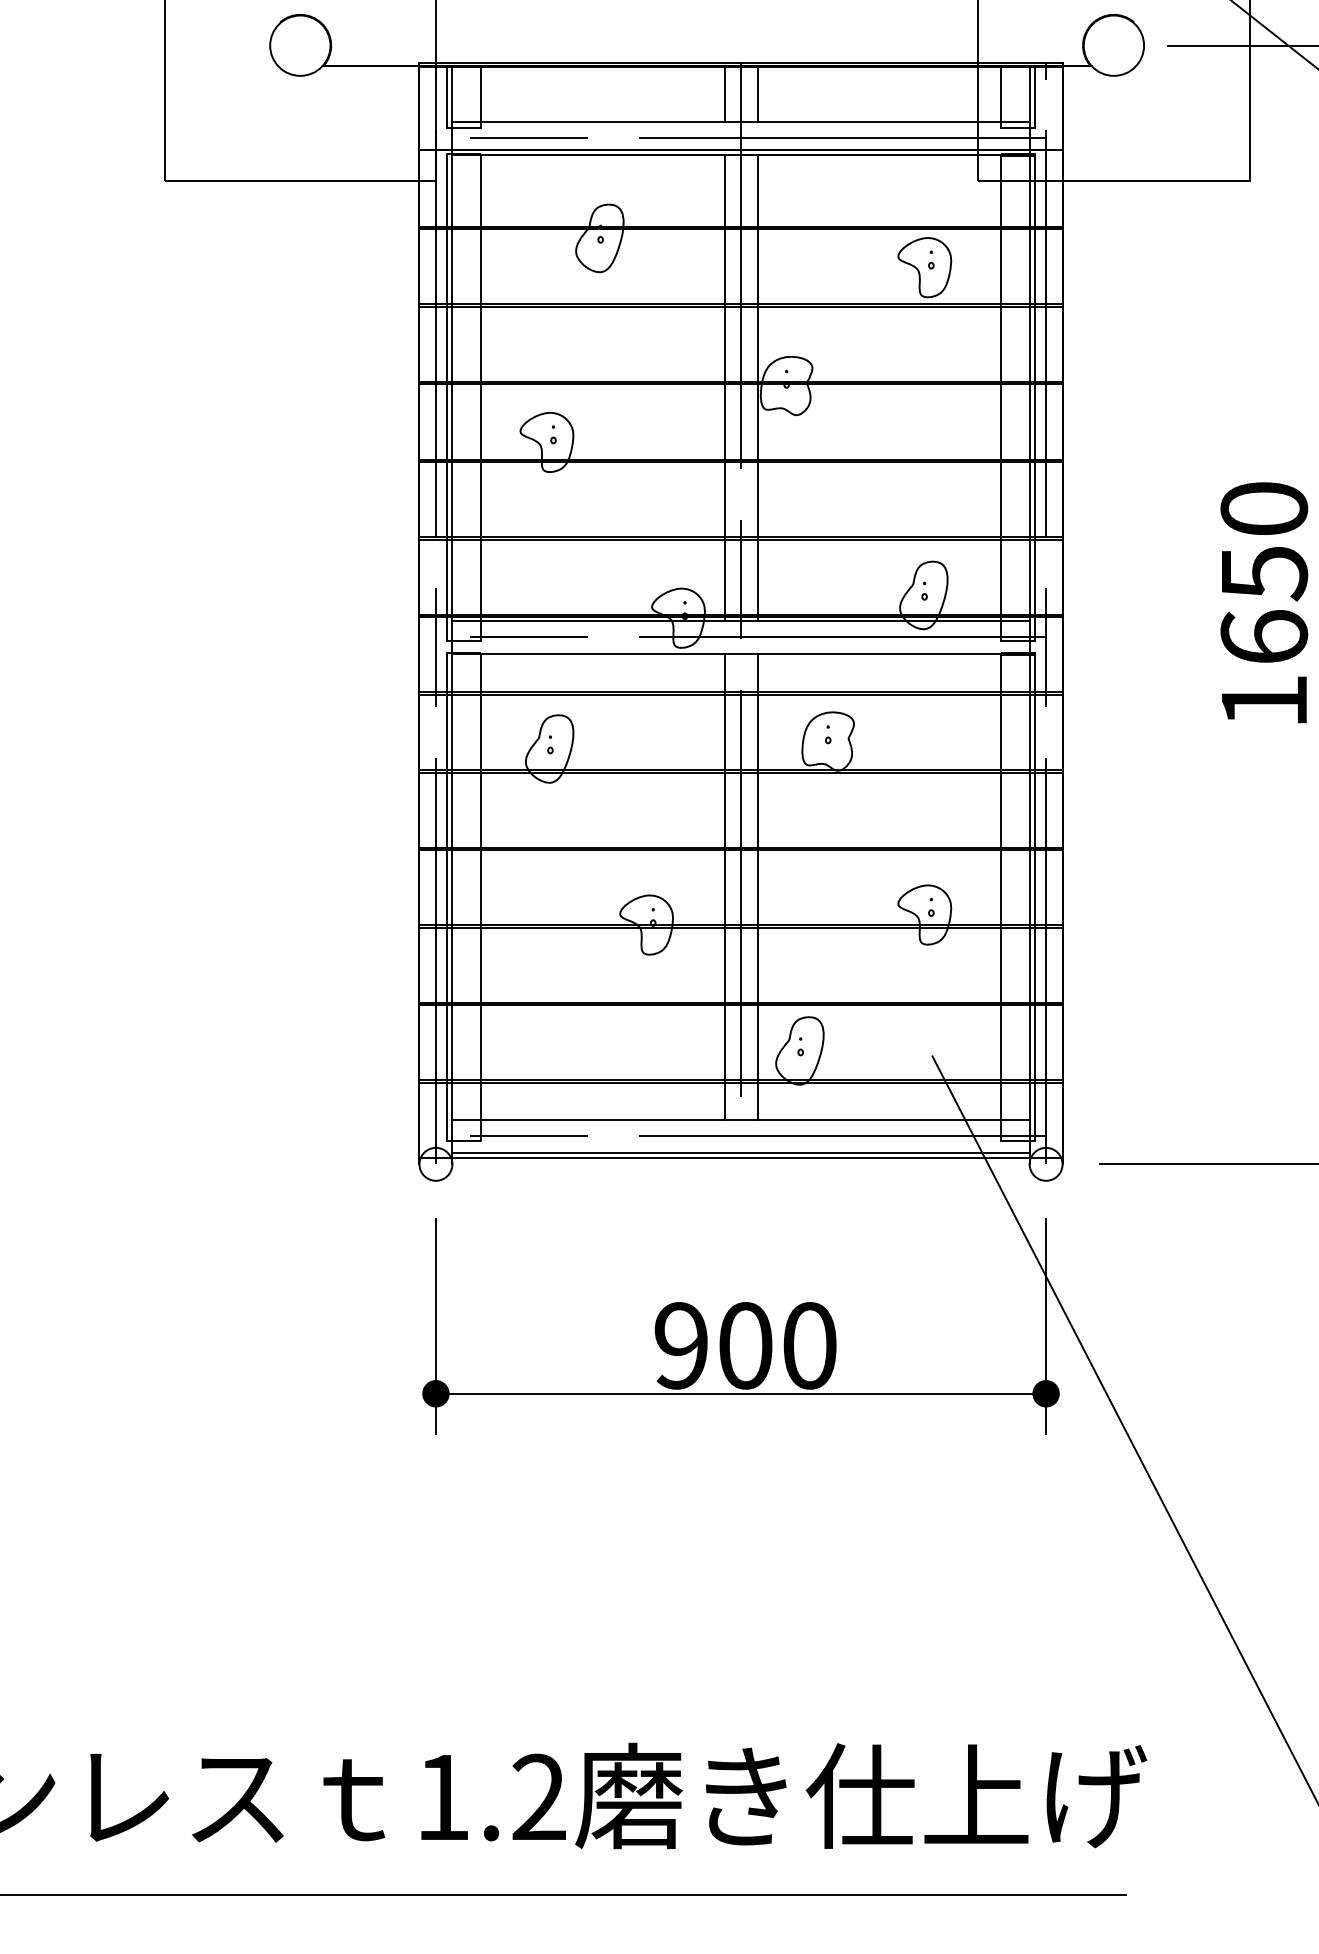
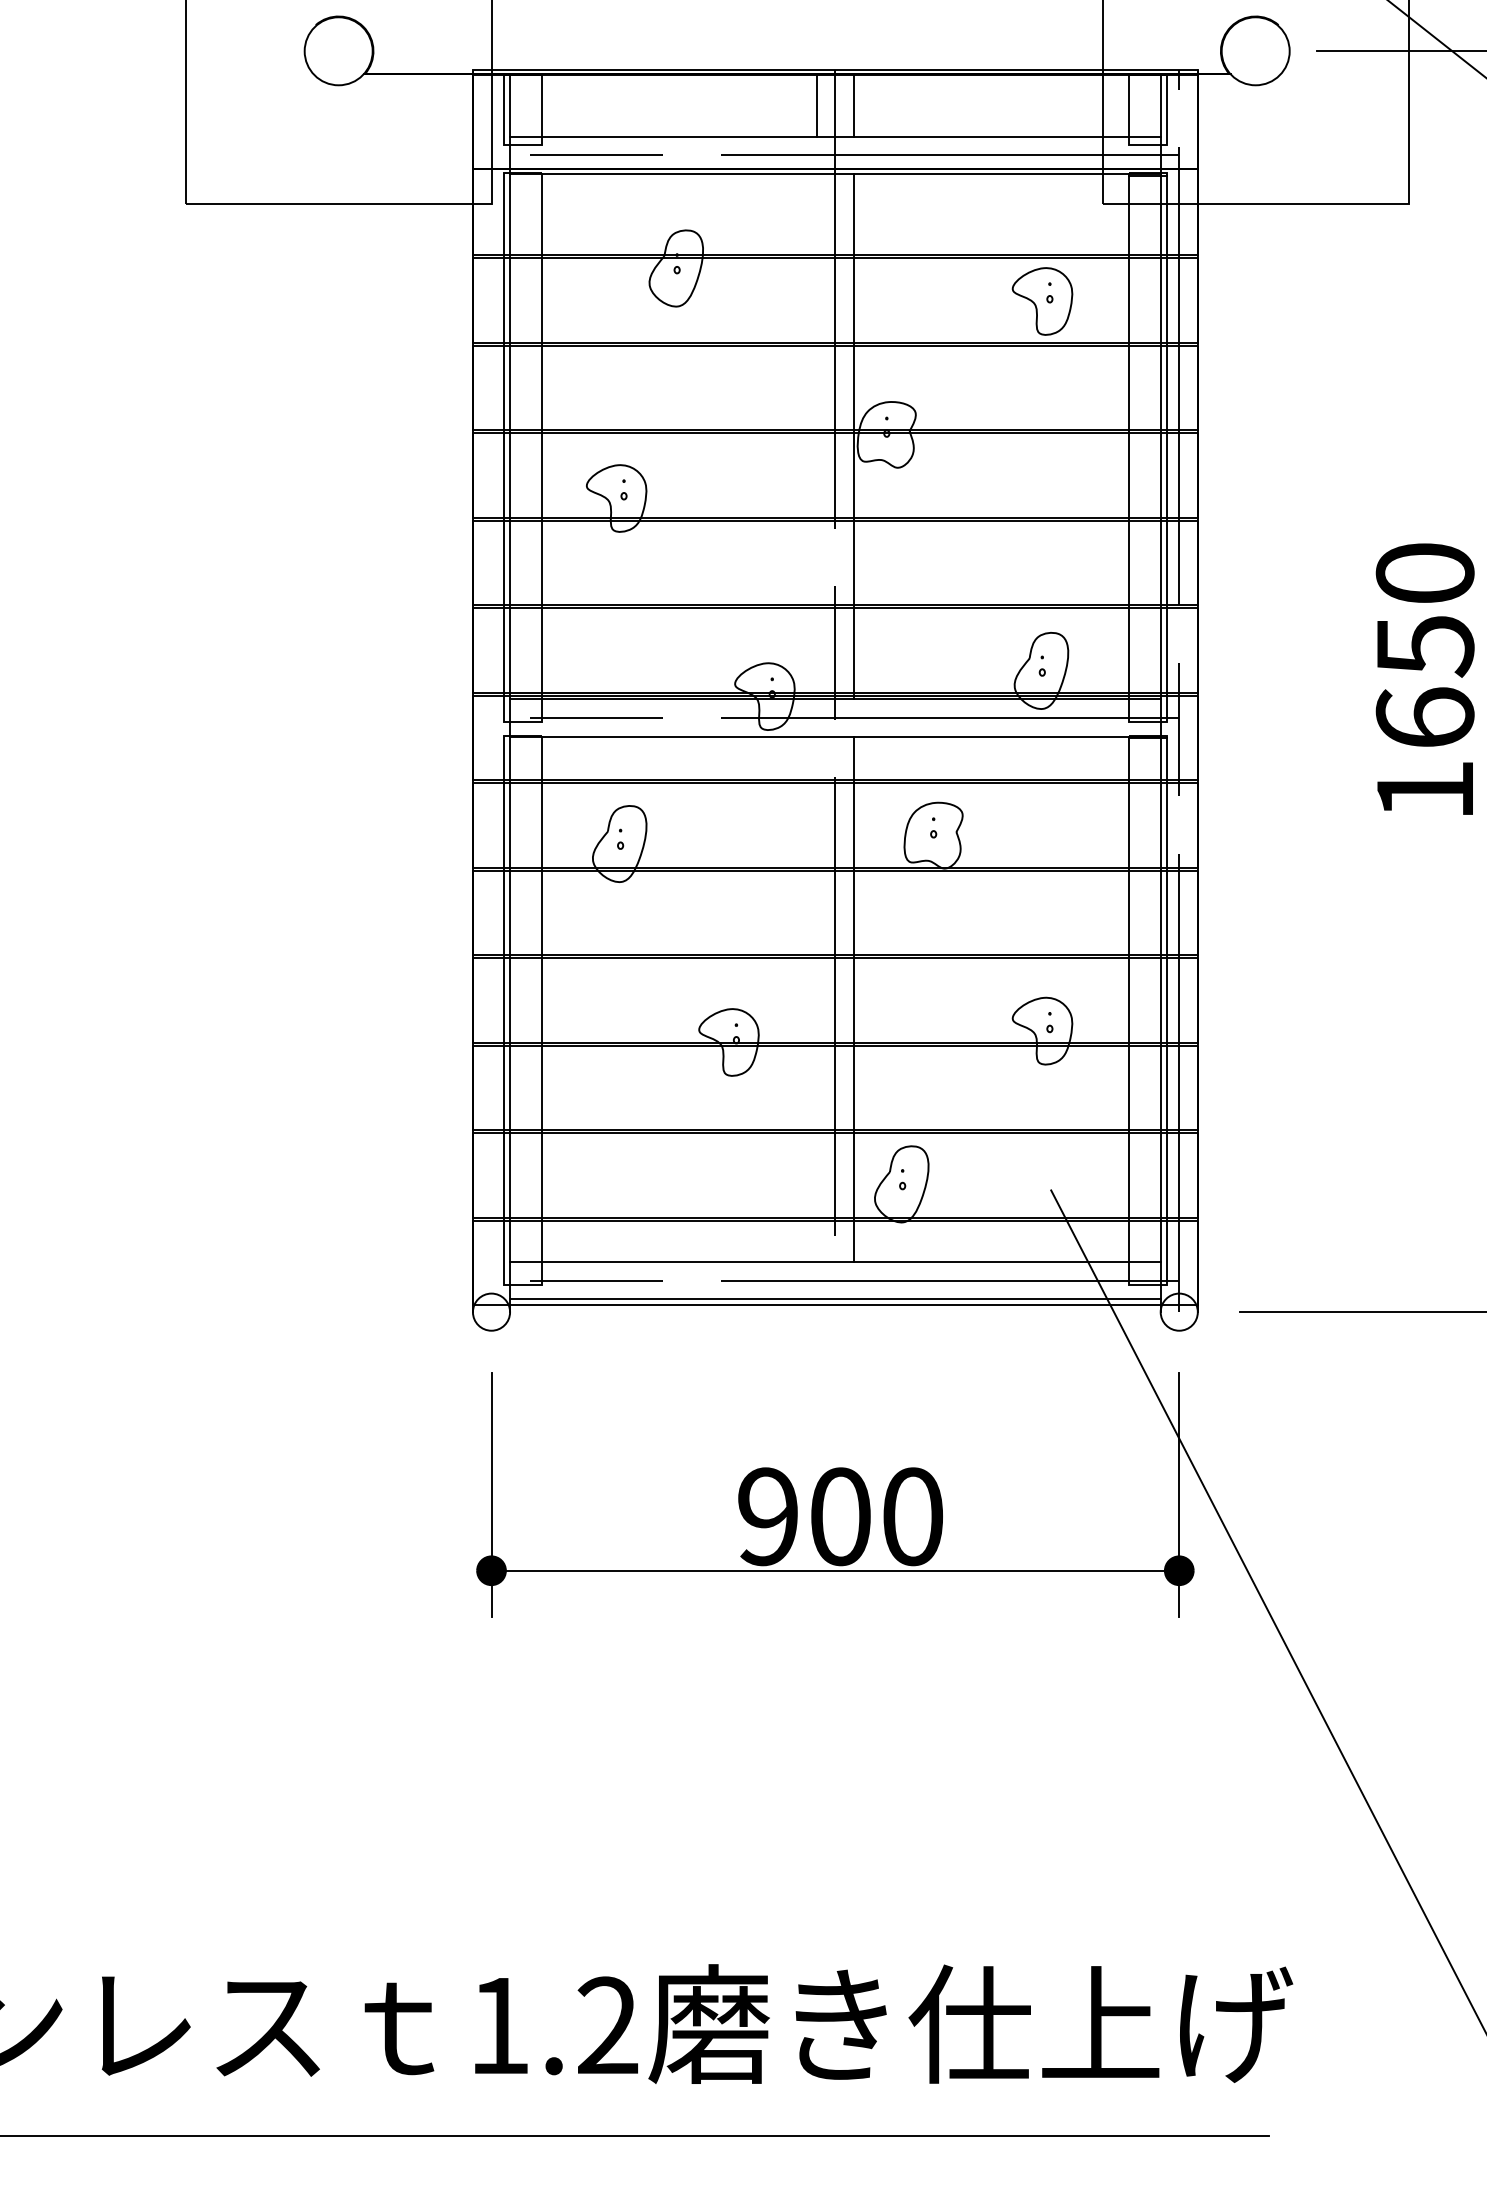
line: (724, 387) -> (816, 436), removed
line: (435, 613) -> (491, 691), removed
line: (724, 886) -> (816, 999), removed

